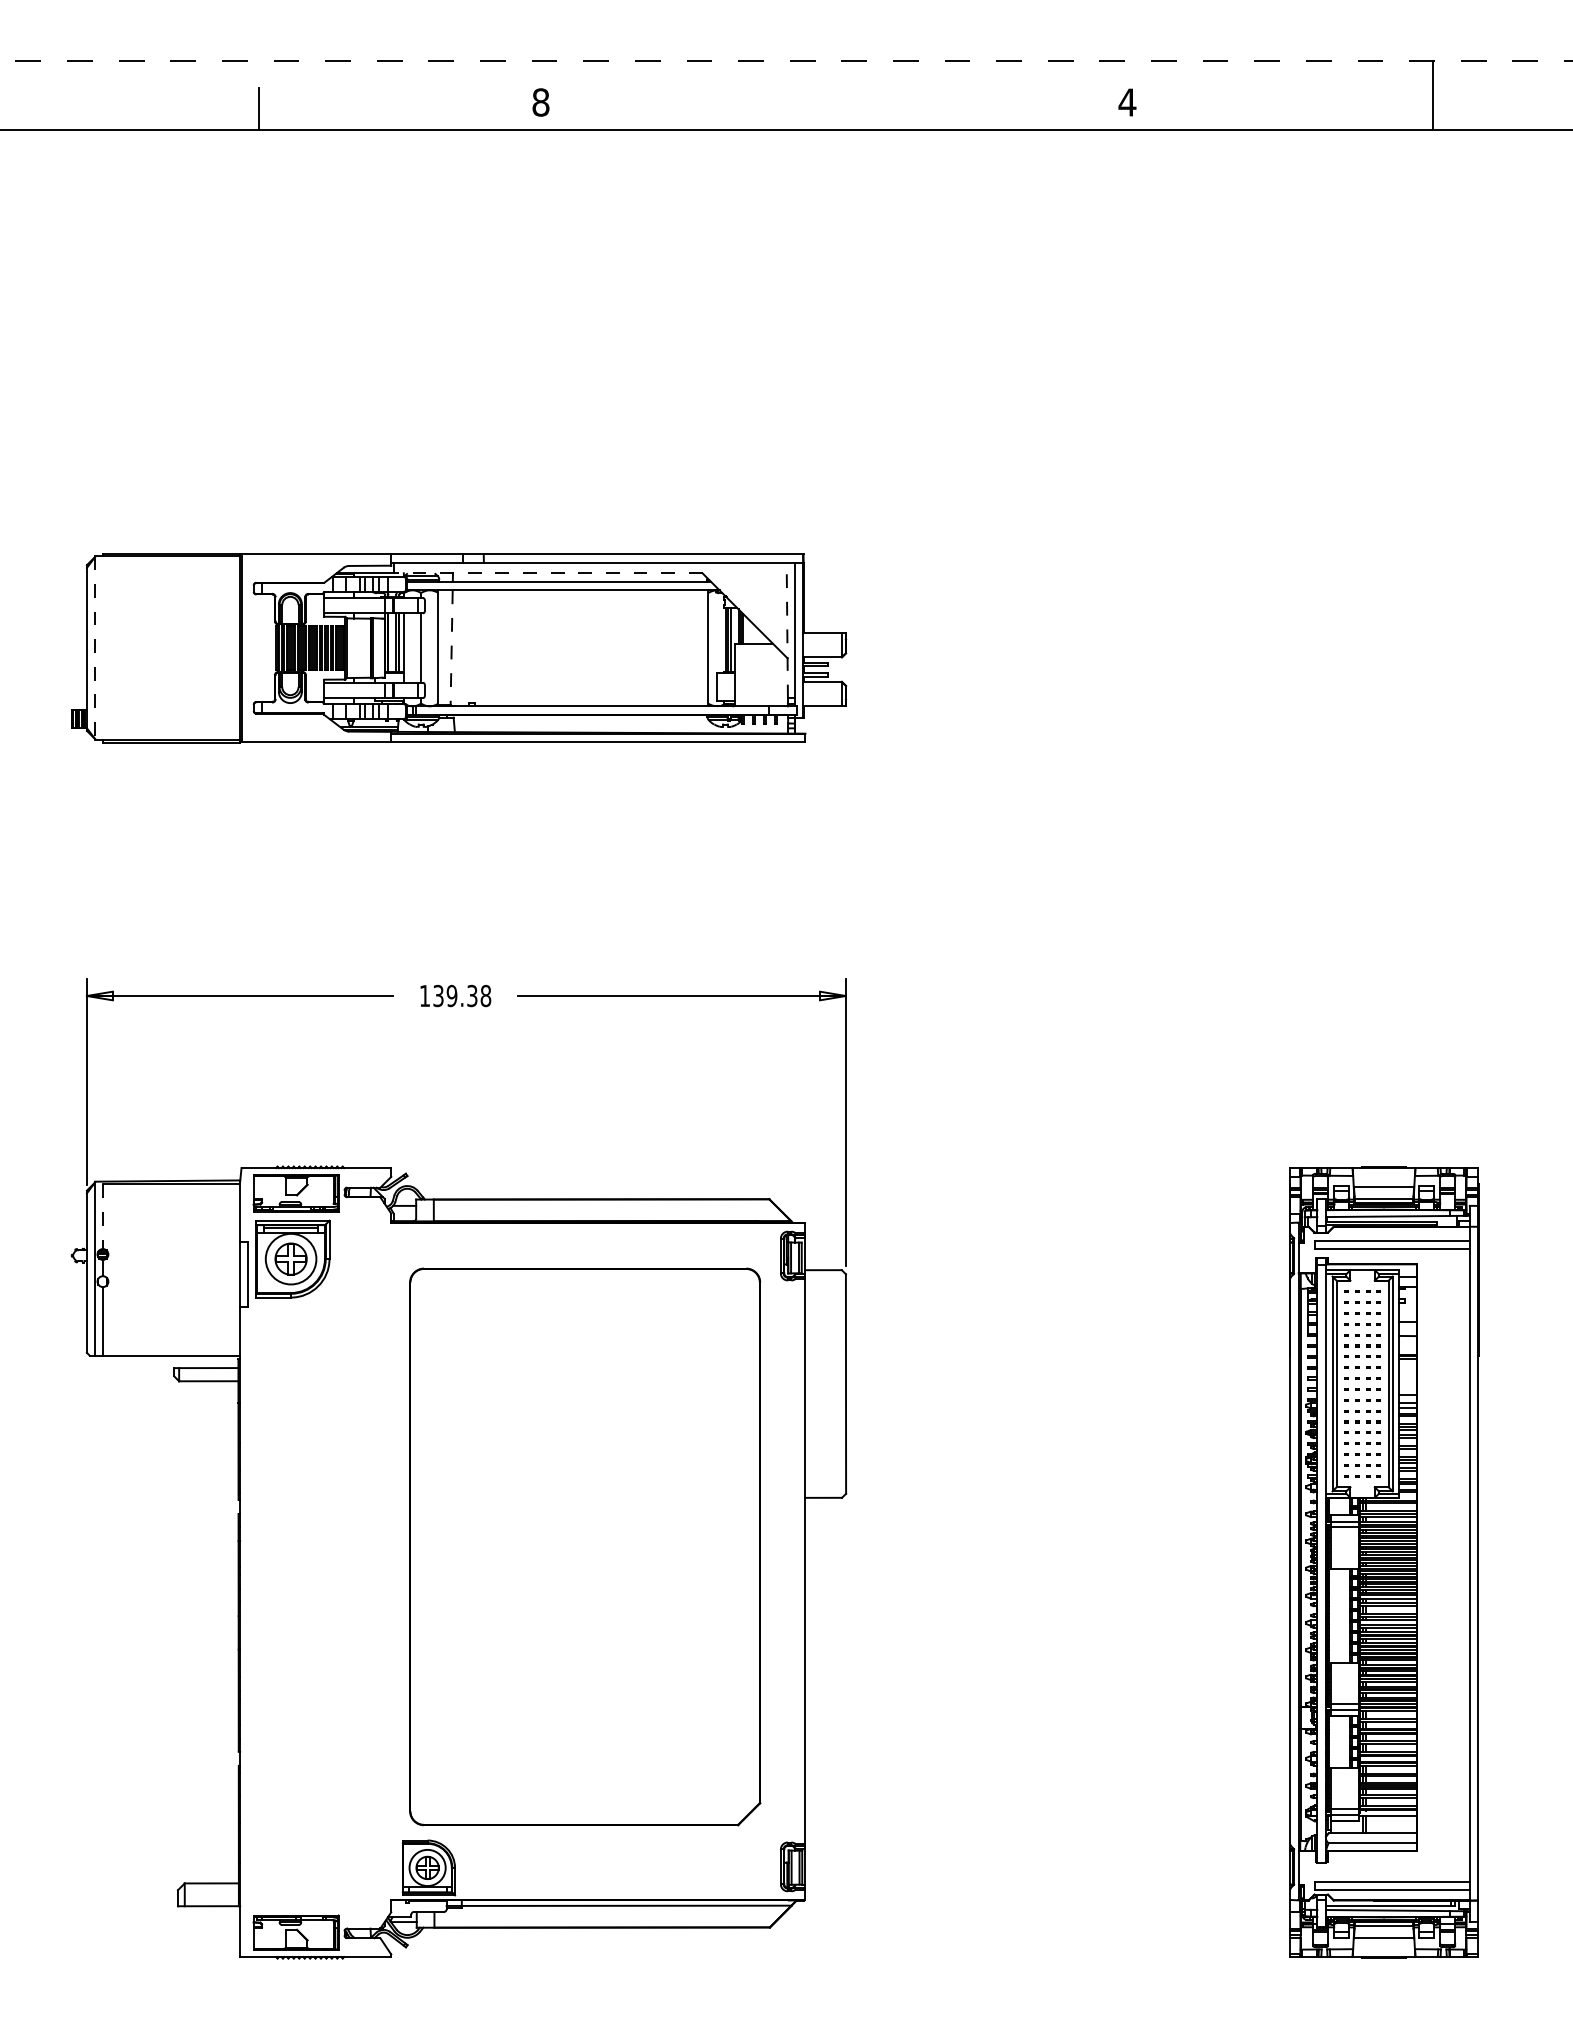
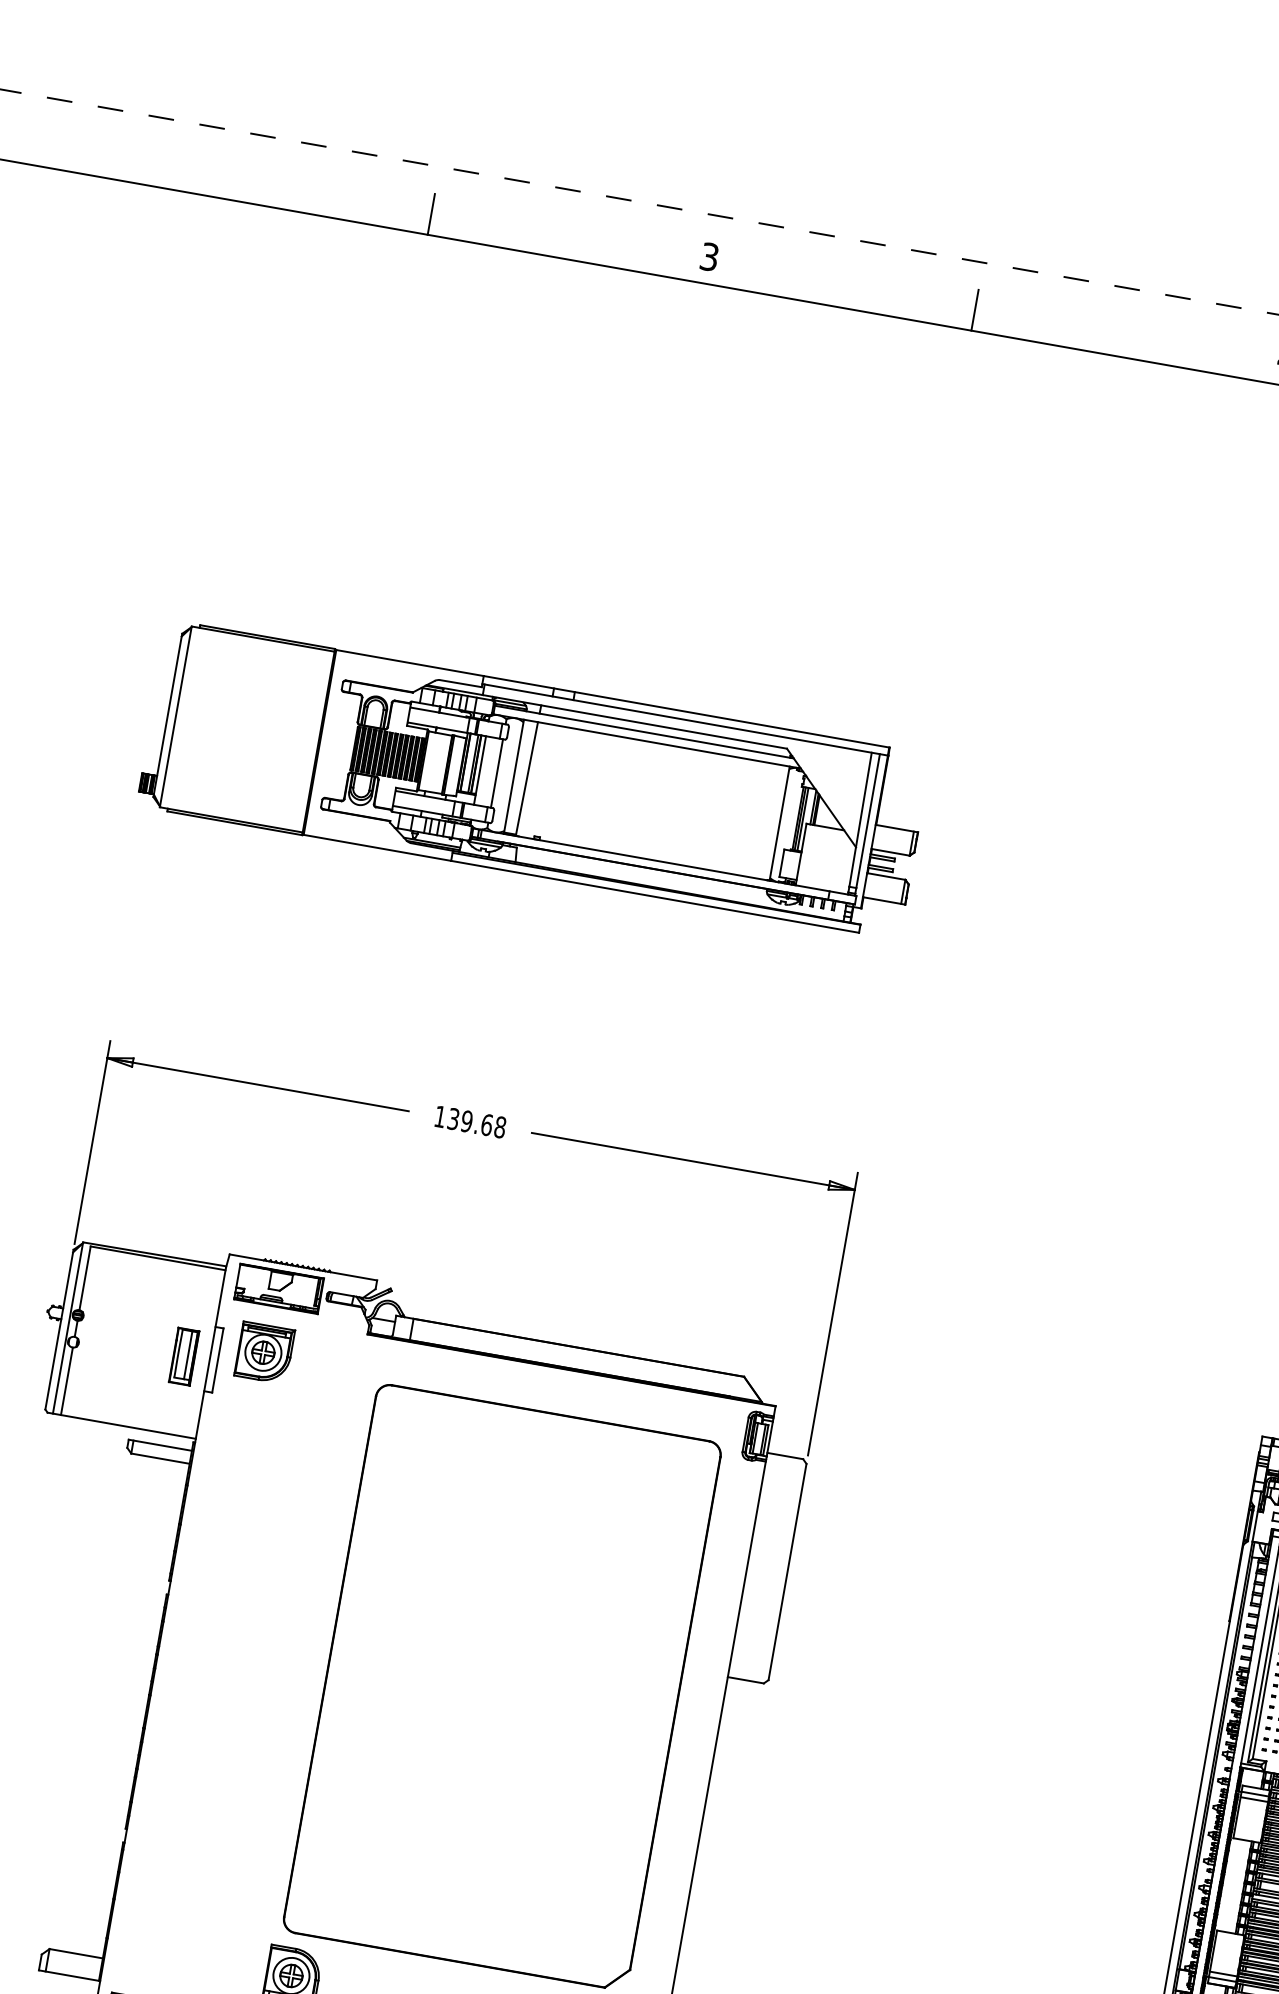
text: (540, 102) -> (709, 256), 8 -> 3
line: (811, 108) -> (975, 309), added
line: (547, 573) -> (634, 721), dashed -> solid
line: (787, 630) -> (860, 819), dashed -> solid
line: (95, 648) -> (176, 717), dashed -> solid
line: (451, 648) -> (526, 779), dashed -> solid
text: (472, 995) -> (487, 1124), 139.38 -> 139.68
line: (103, 1217) -> (85, 1279), dashed -> solid
part: (293, 1258) -> (265, 1352), size x0.71
part: (214, 1276) -> (184, 1356), added

